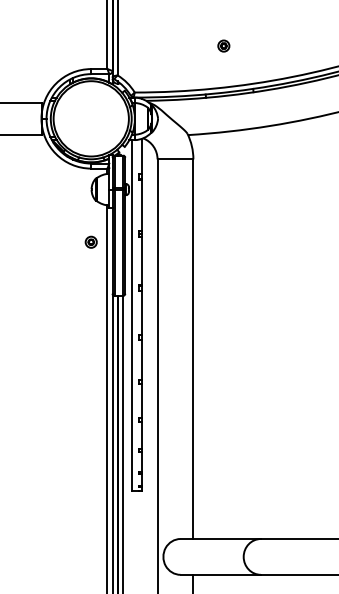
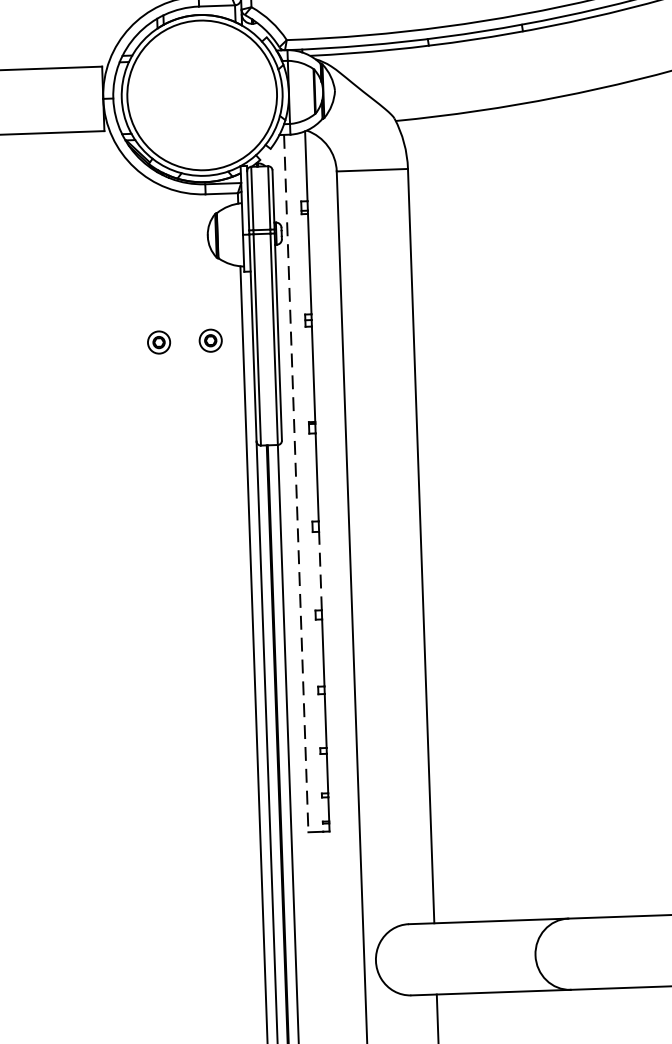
part: (64, 241) -> (157, 341), added
line: (131, 316) -> (295, 485), solid -> dashed
line: (142, 359) -> (320, 570), solid -> dashed

